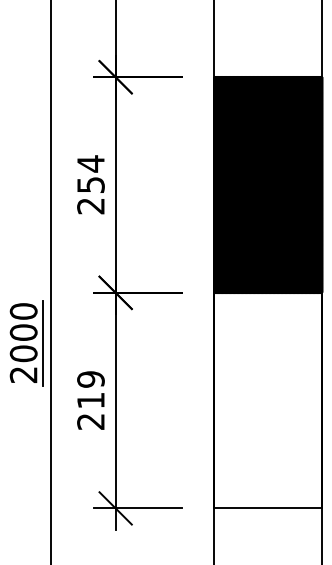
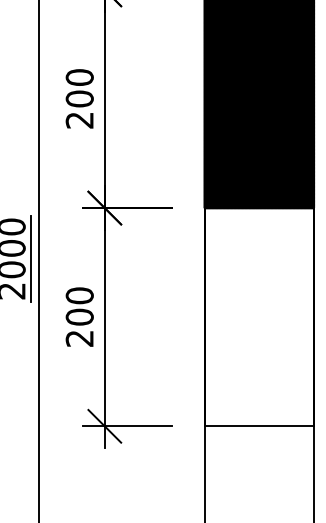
text: (90, 174) -> (79, 88), 254 -> 200
text: (90, 389) -> (79, 305), 219 -> 200

